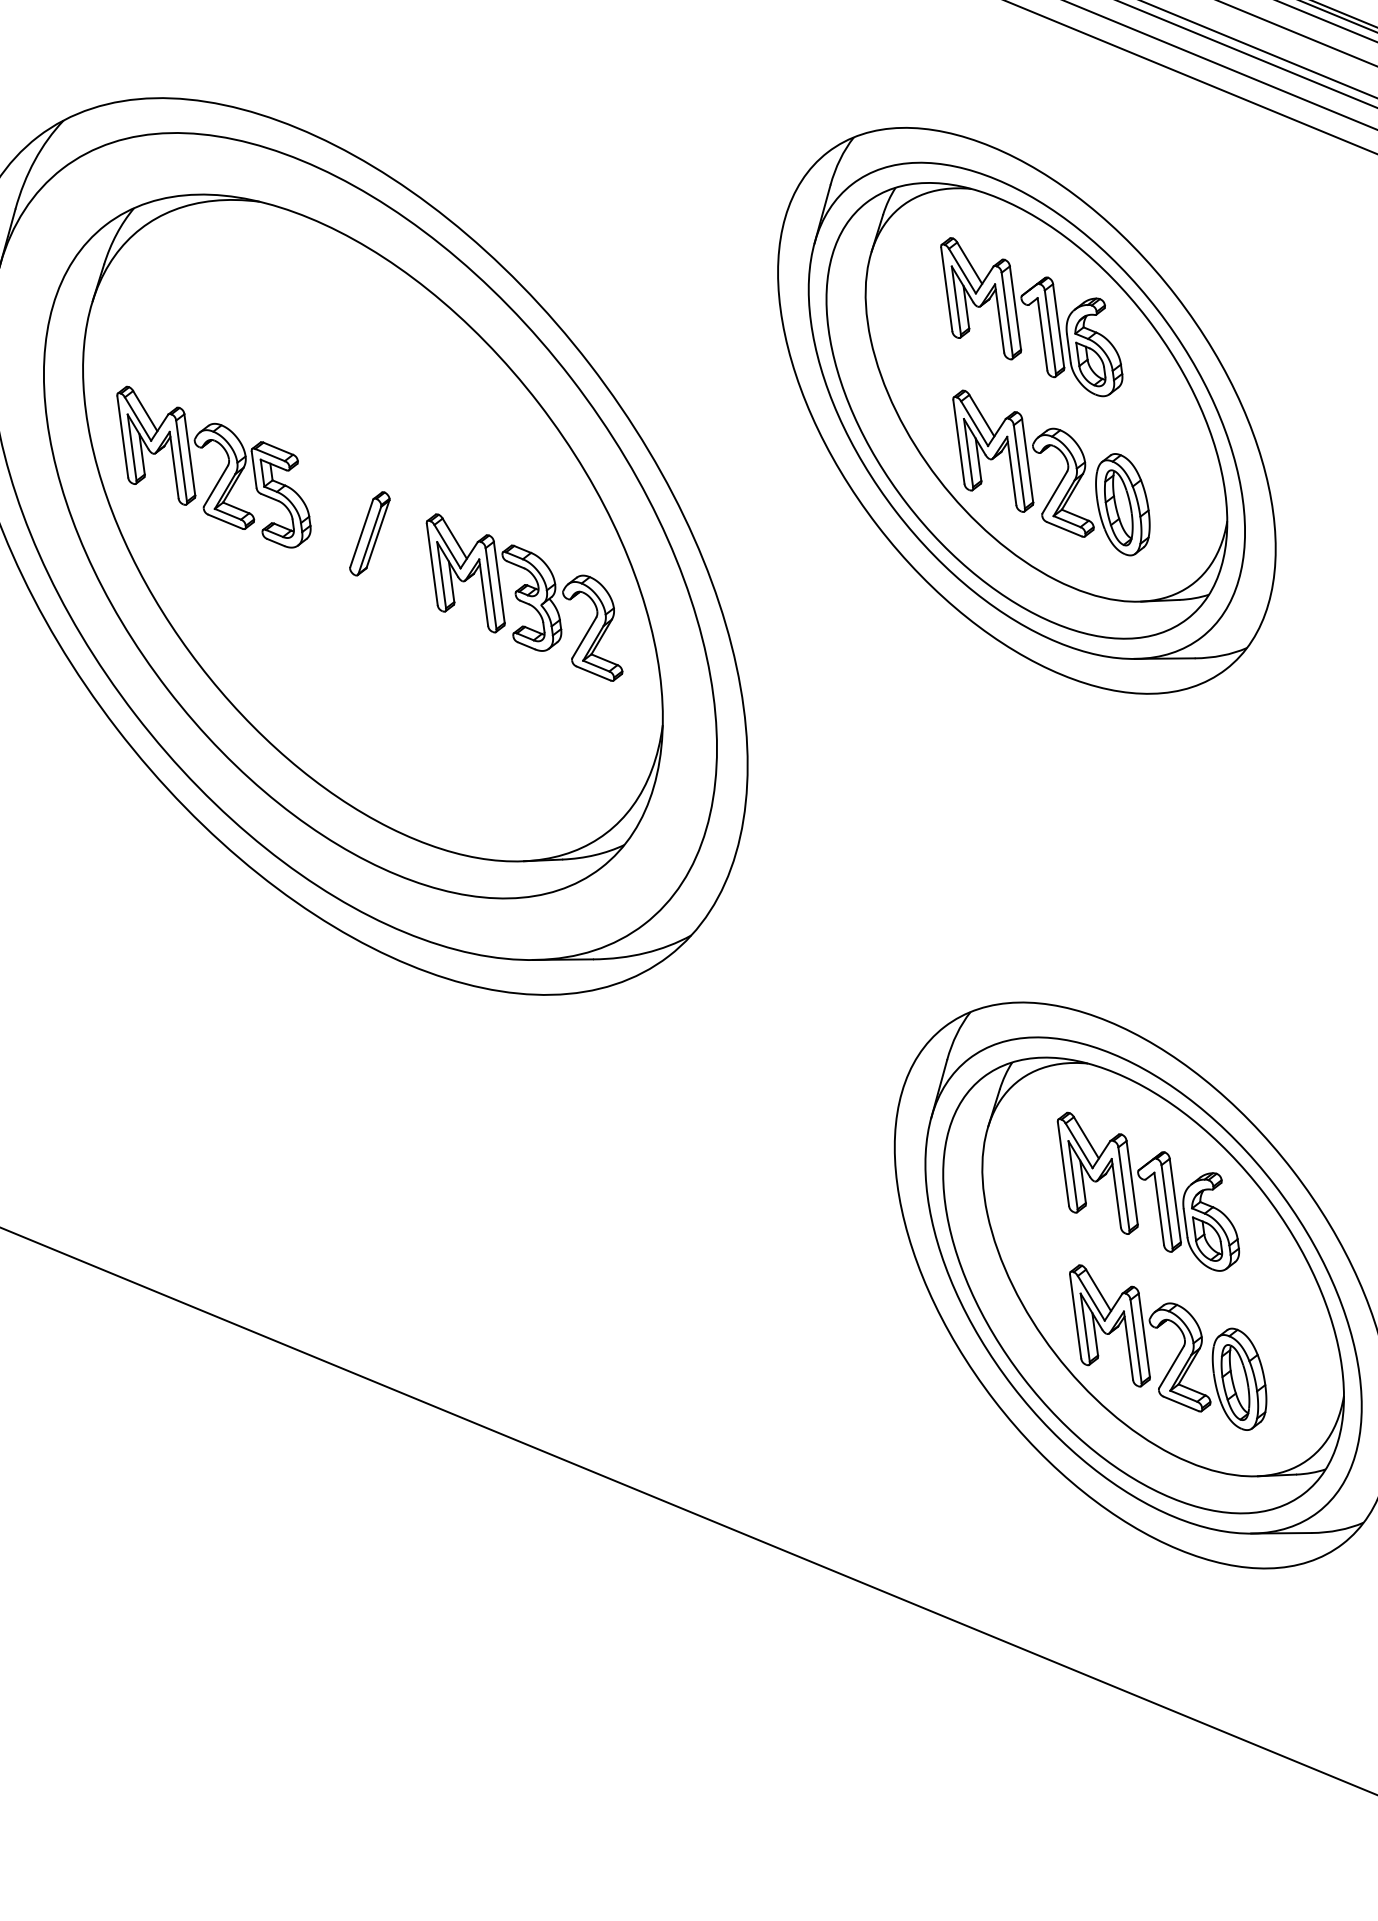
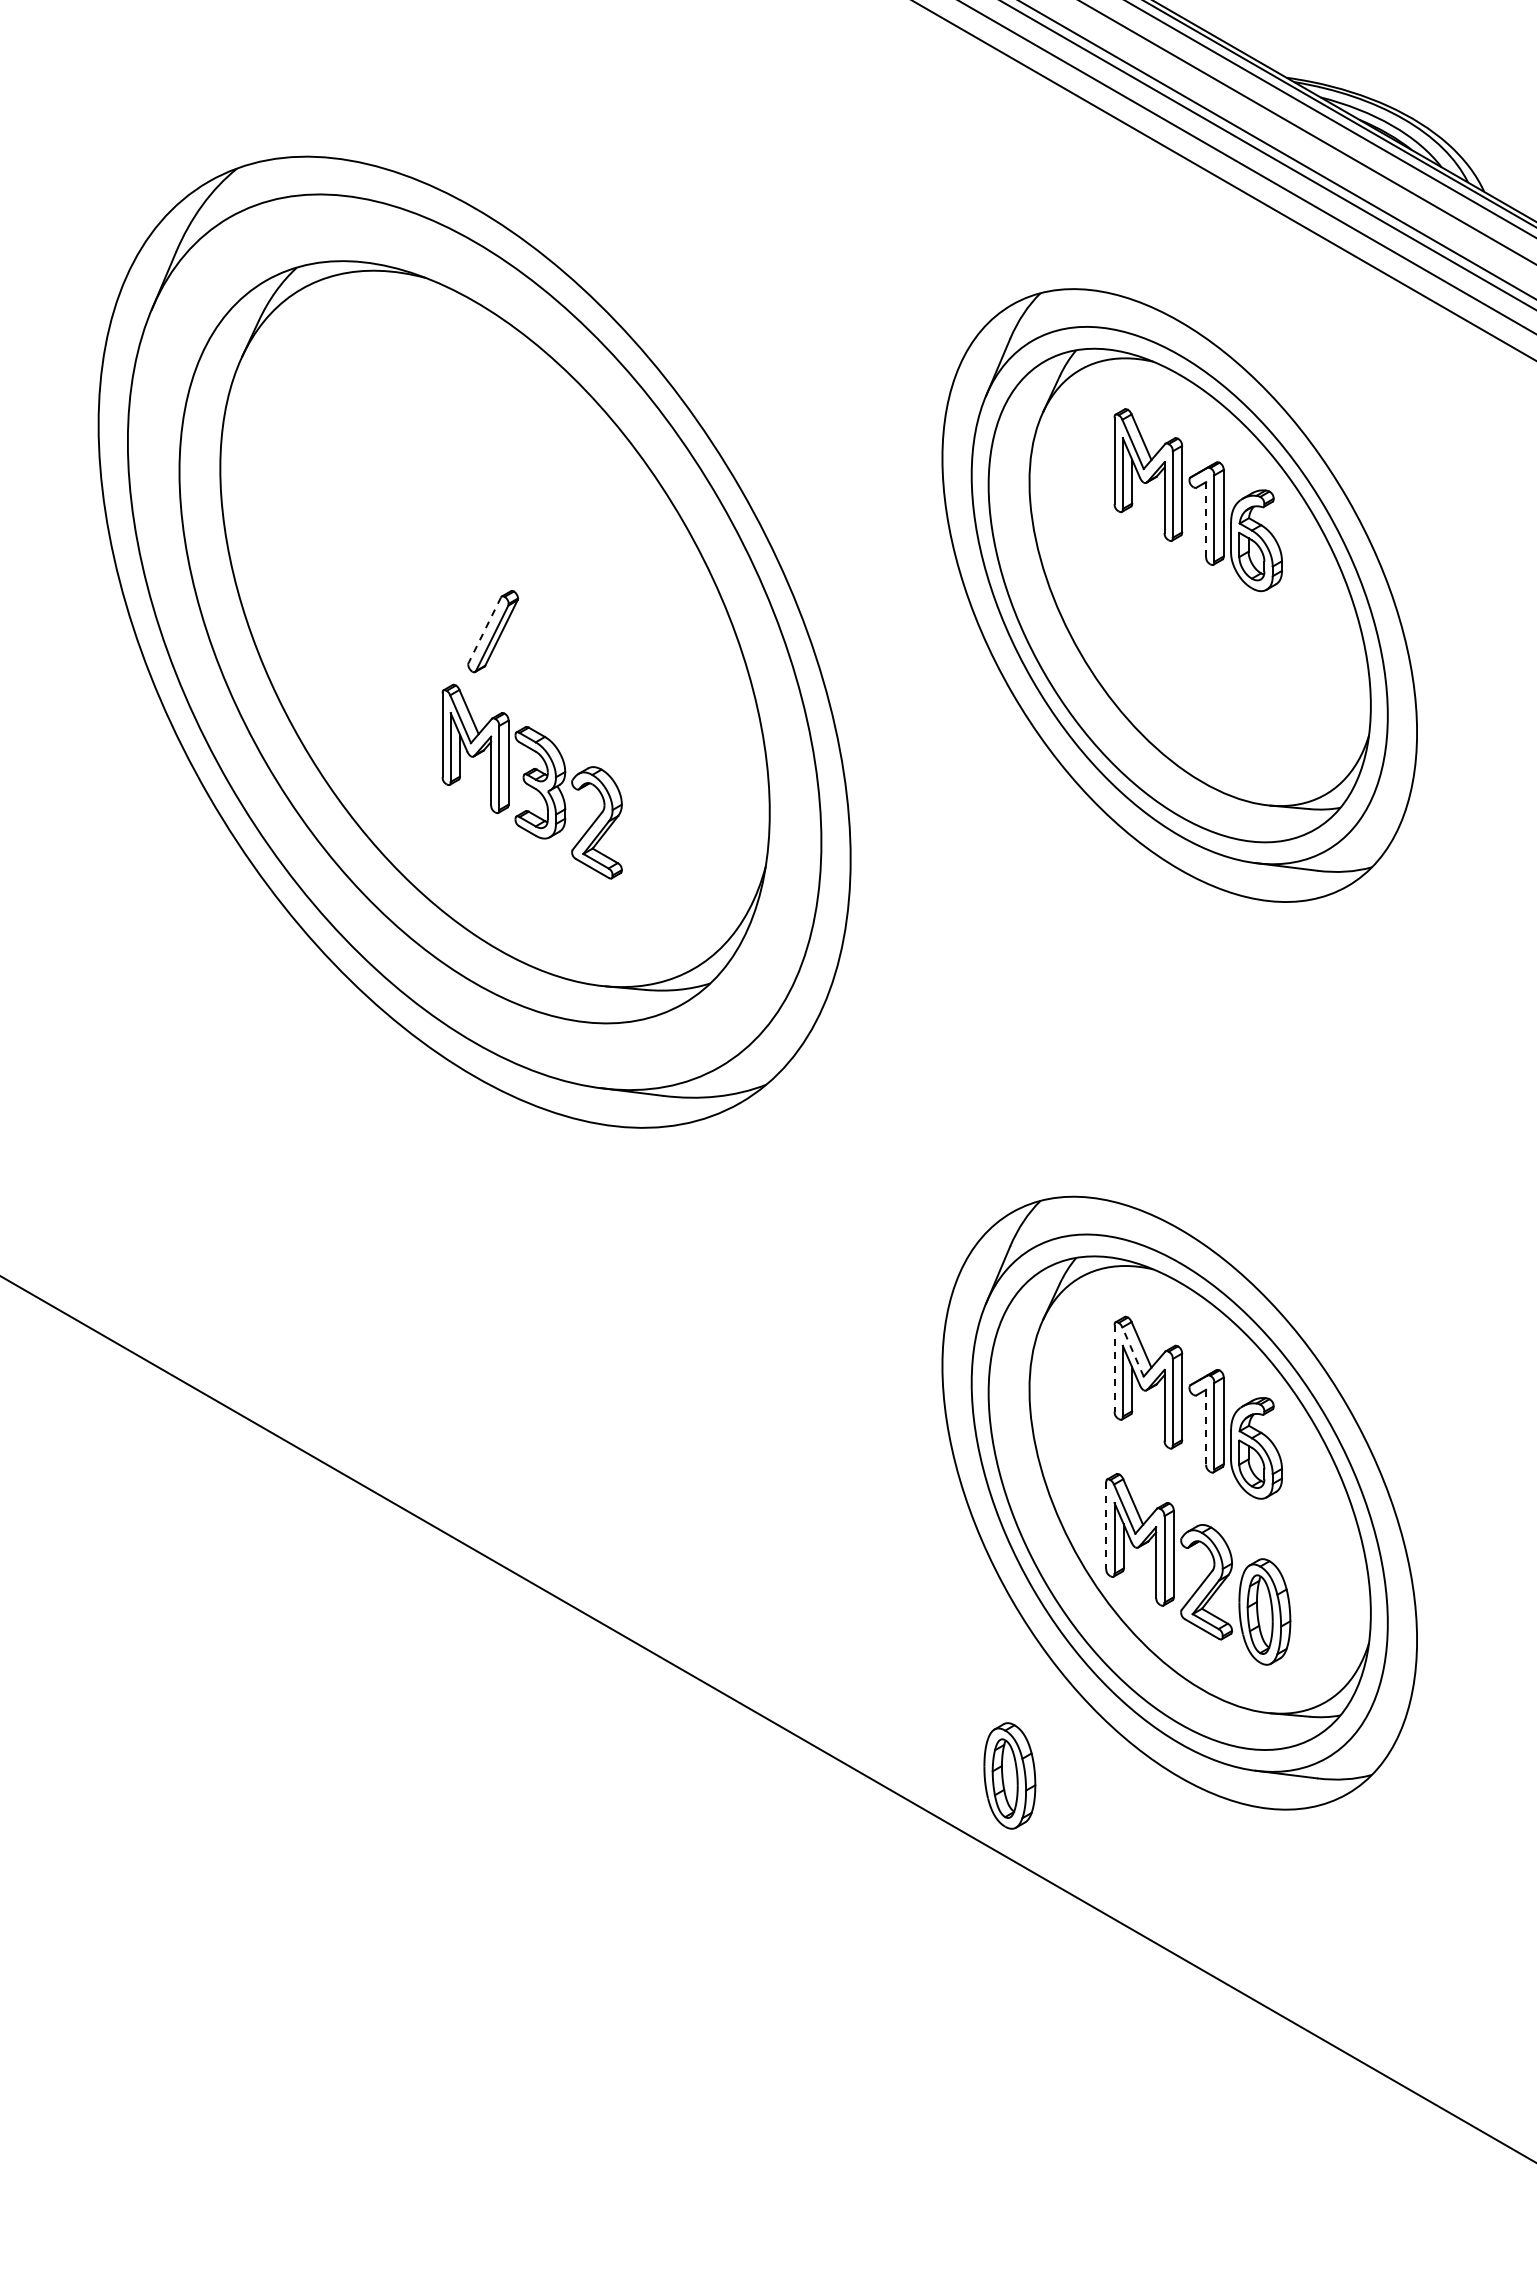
line: (1043, 335) -> (1206, 520), solid -> dashed
part: (223, 470) -> (352, 547), removed
part: (1062, 476) -> (1207, 667), removed
line: (361, 533) -> (484, 630), solid -> dashed
part: (523, 597) -> (531, 781), moved
line: (1079, 1146) -> (1133, 1352), solid -> dashed
line: (1063, 1165) -> (1114, 1369), solid -> dashed
line: (1159, 1209) -> (1206, 1427), solid -> dashed
line: (1075, 1317) -> (1106, 1526), solid -> dashed
part: (1014, 1569) -> (1009, 1775), added

